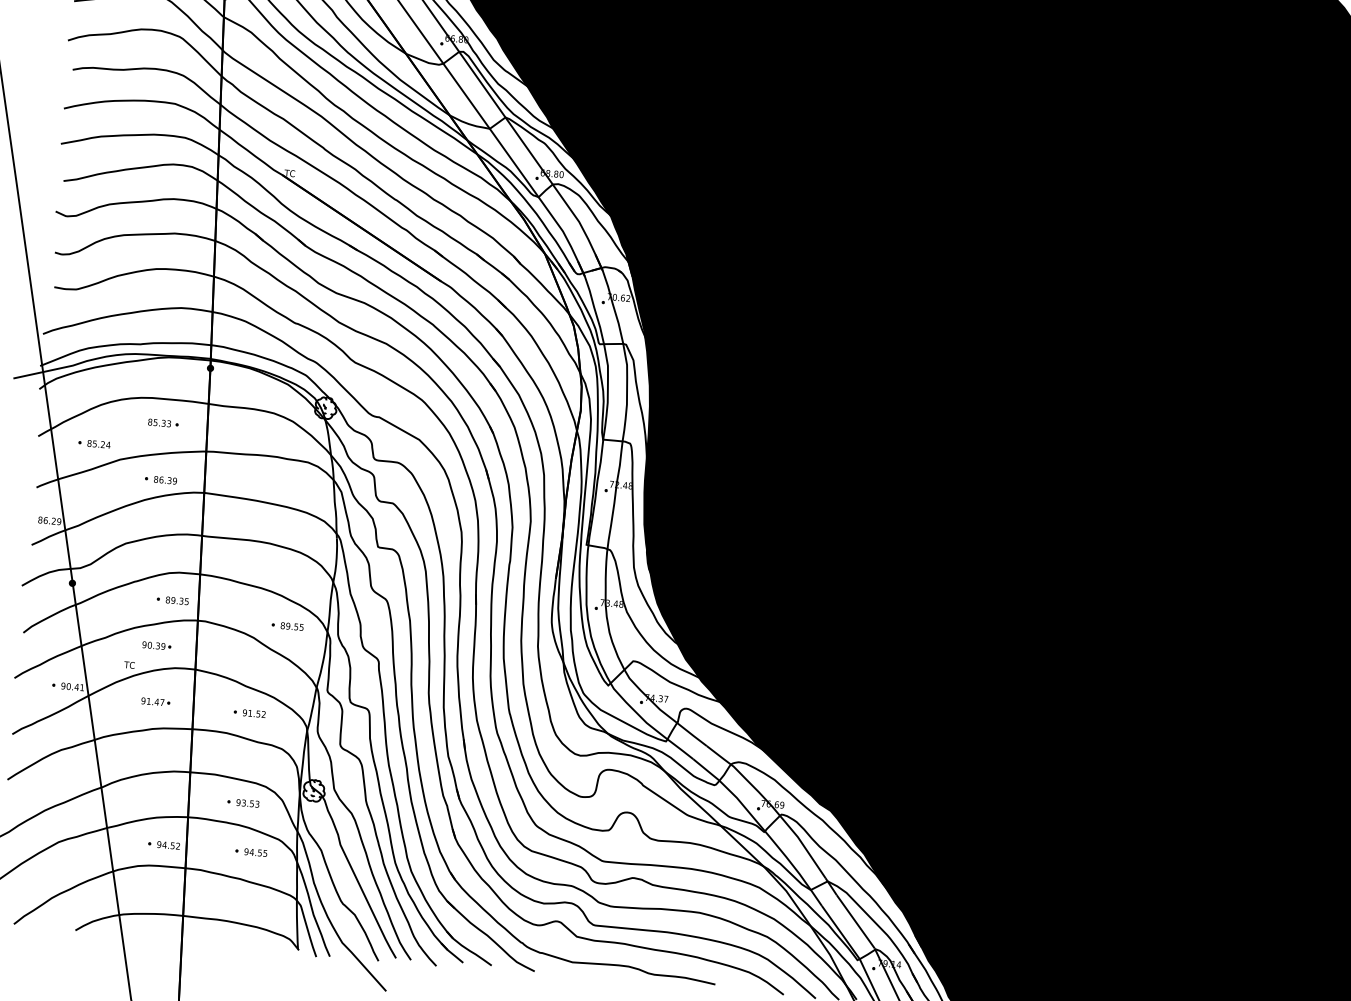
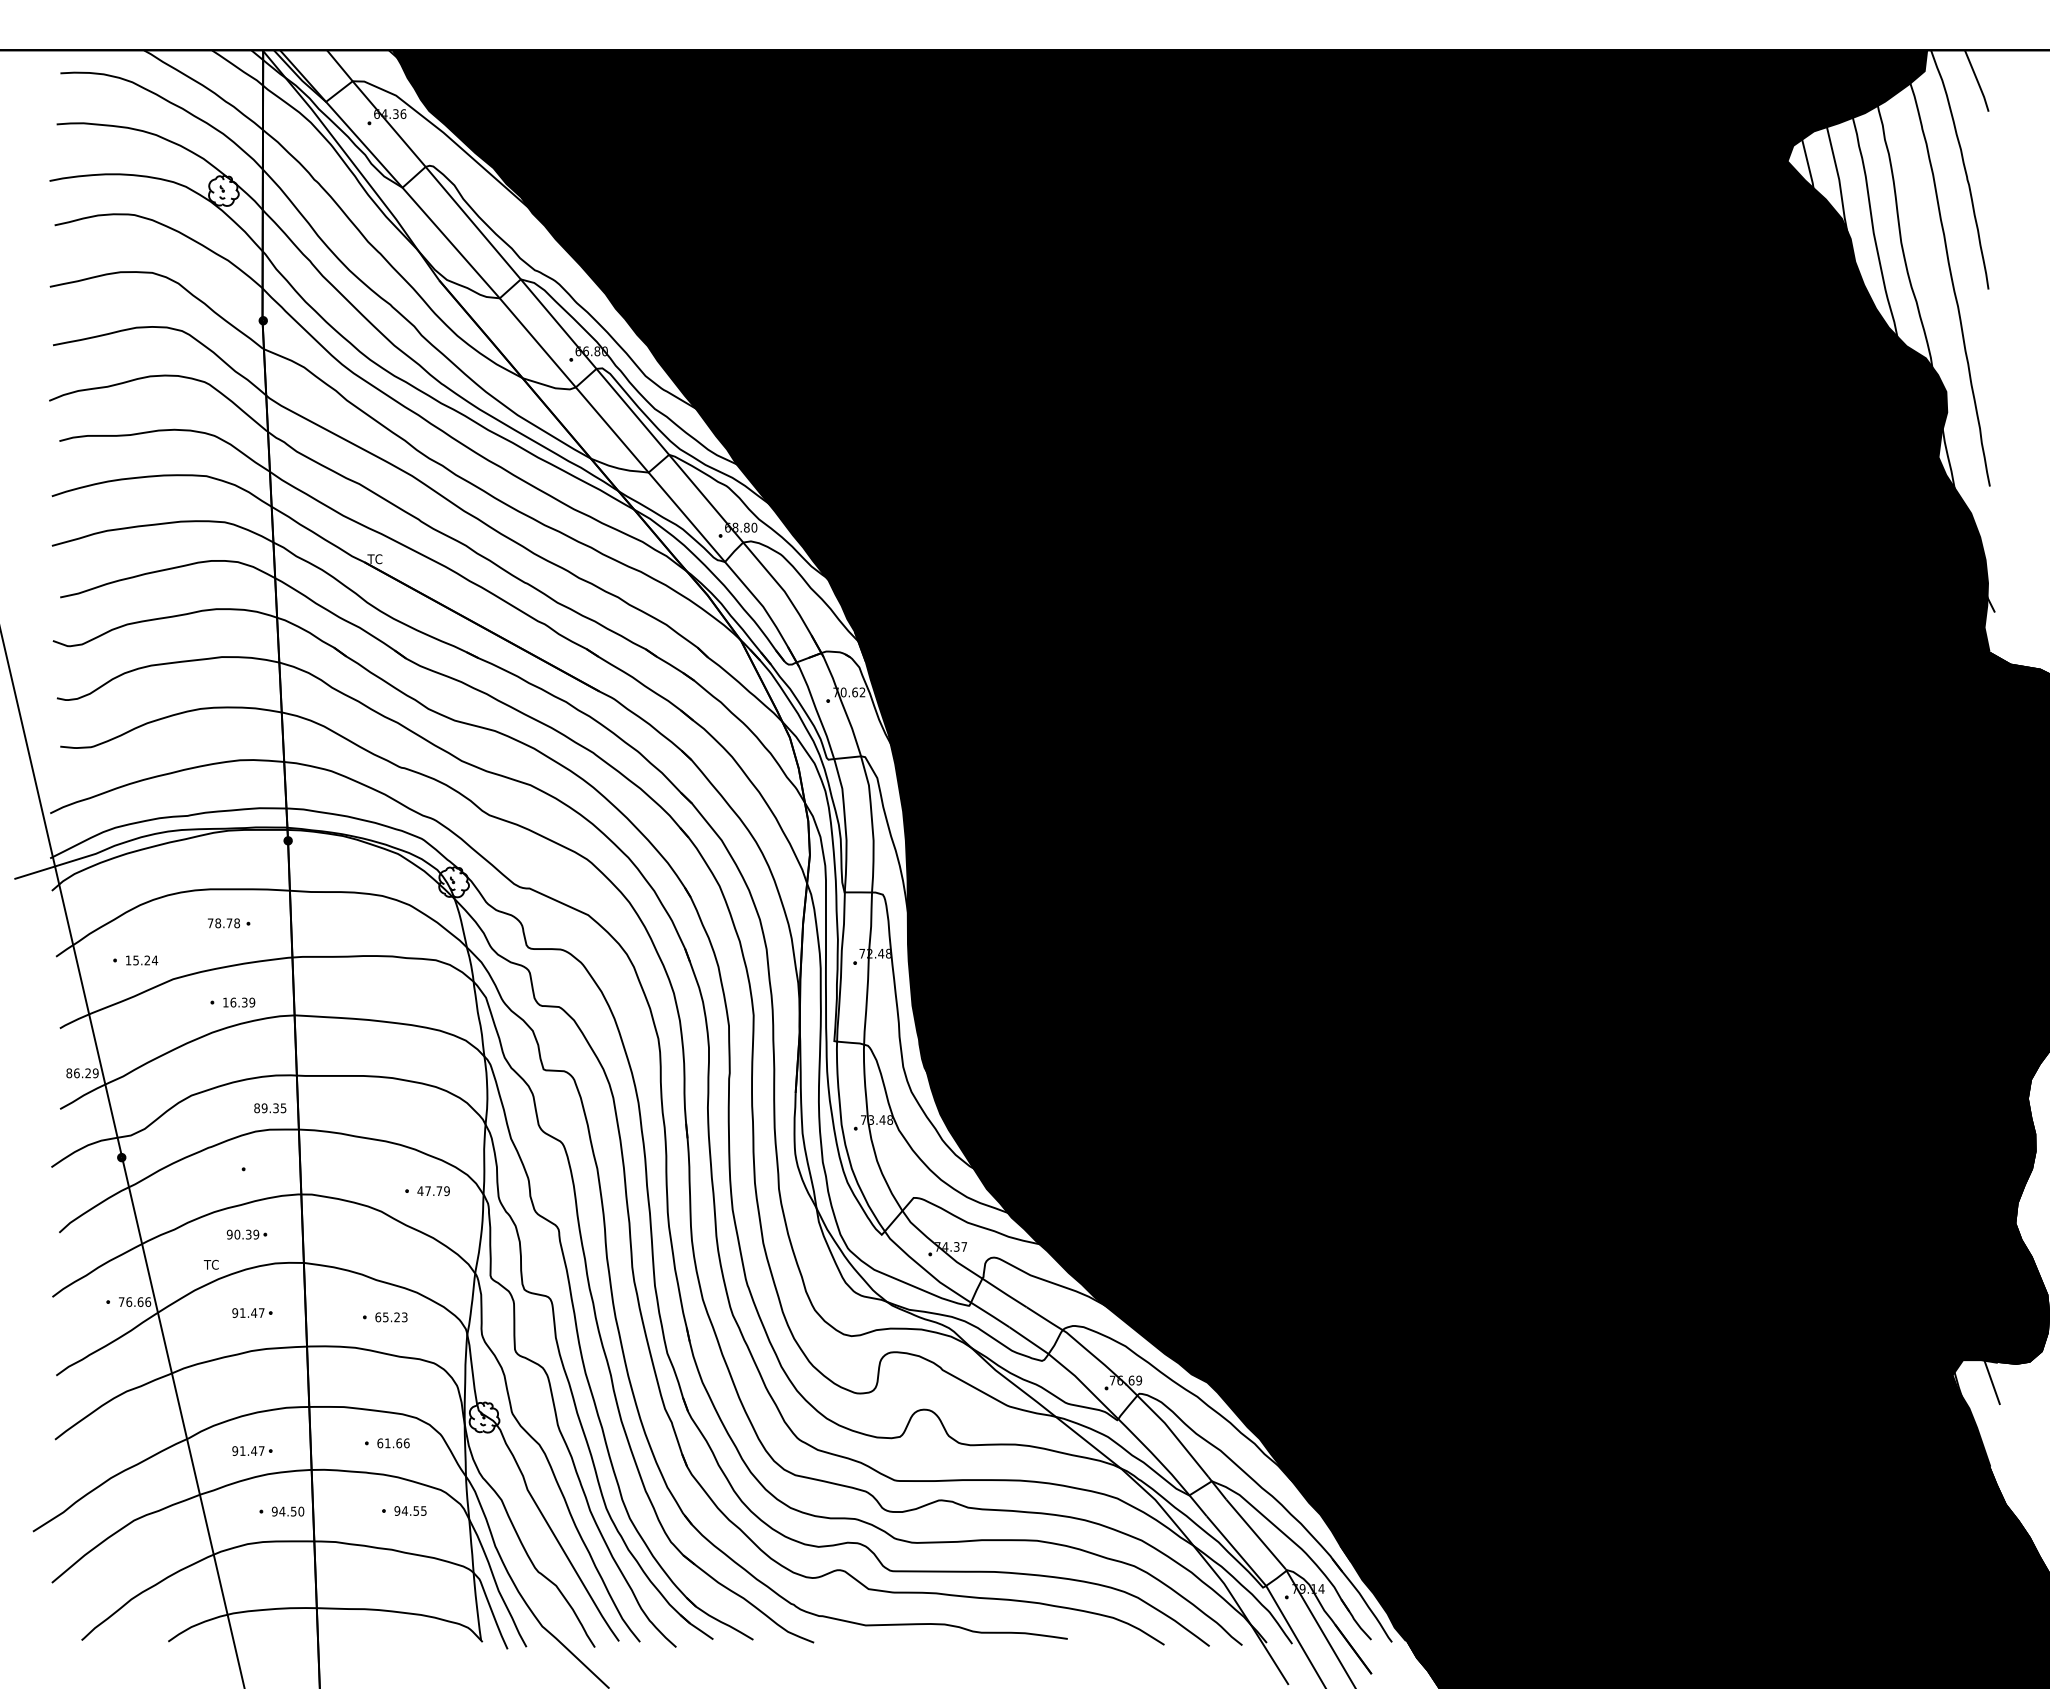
text: (159, 423) -> (223, 923), 85.33 -> 78.78
text: (89, 443) -> (128, 960), 85.24 -> 15.24
text: (155, 479) -> (225, 1002), 86.39 -> 16.39
text: (177, 601) -> (270, 1108), moved
text: (292, 626) -> (433, 1191), 89.55 -> 47.79
text: (72, 687) -> (134, 1302), 90.41 -> 76.66
text: (254, 713) -> (391, 1317), 91.52 -> 65.23
part: (147, 799) -> (252, 1450), added
text: (247, 803) -> (393, 1443), 93.53 -> 61.66
text: (178, 846) -> (301, 1511), 94.52 -> 94.50

